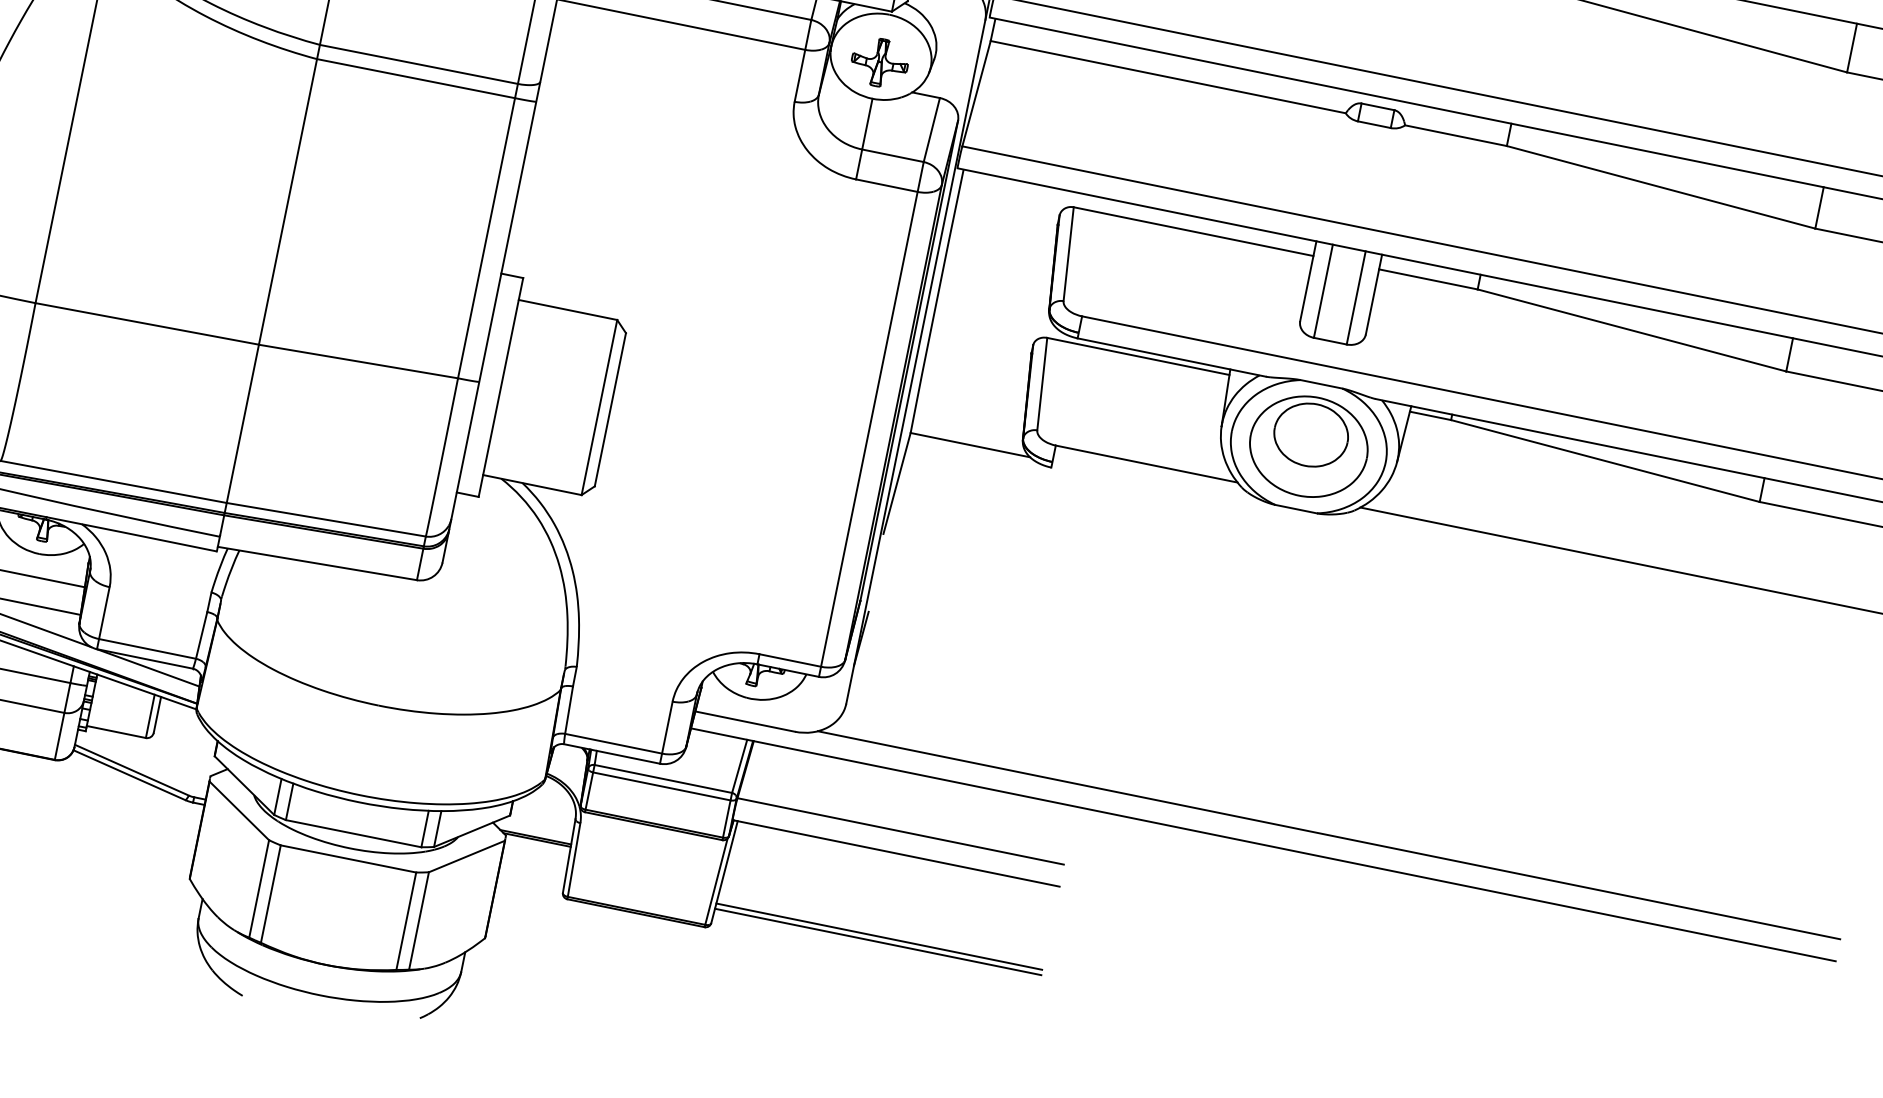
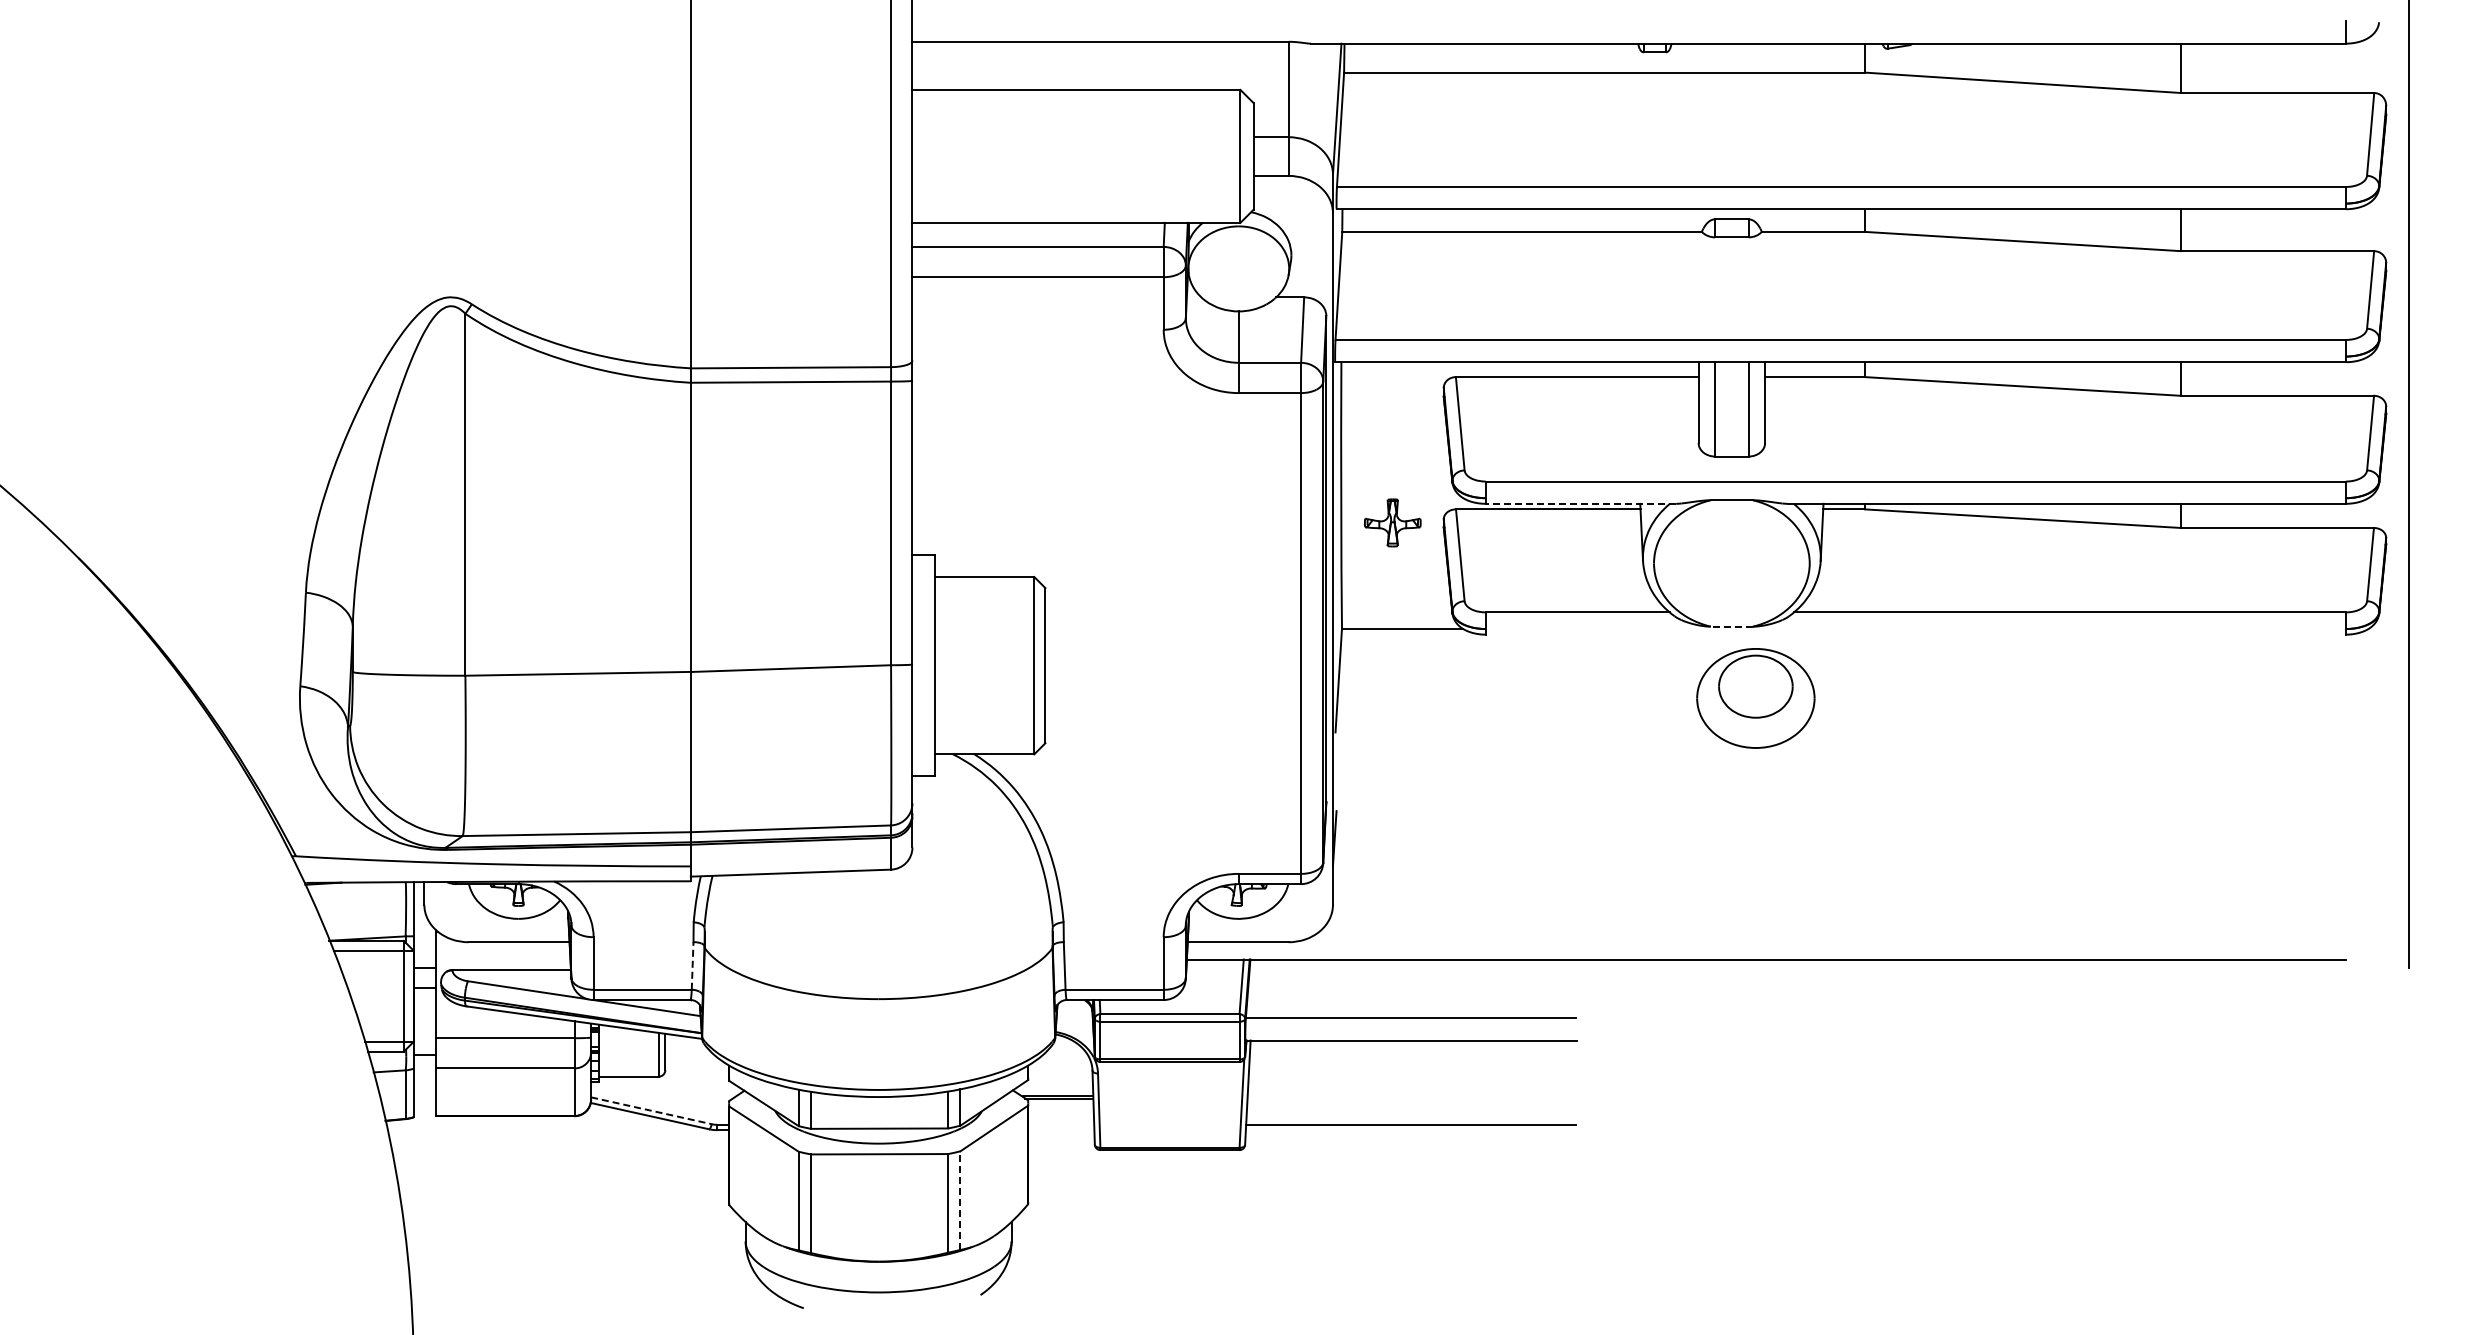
part: (879, 62) -> (1392, 522), moved
line: (1171, 357) -> (1580, 503), solid -> dashed
part: (1308, 446) -> (1755, 698), moved
line: (1295, 508) -> (1731, 626), solid -> dashed
line: (201, 634) -> (692, 965), solid -> dashed
line: (131, 769) -> (651, 1110), solid -> dashed
line: (1328, 835) -> (1827, 937), removed
line: (419, 920) -> (960, 1200), solid -> dashed
line: (877, 942) -> (1410, 1130), removed

